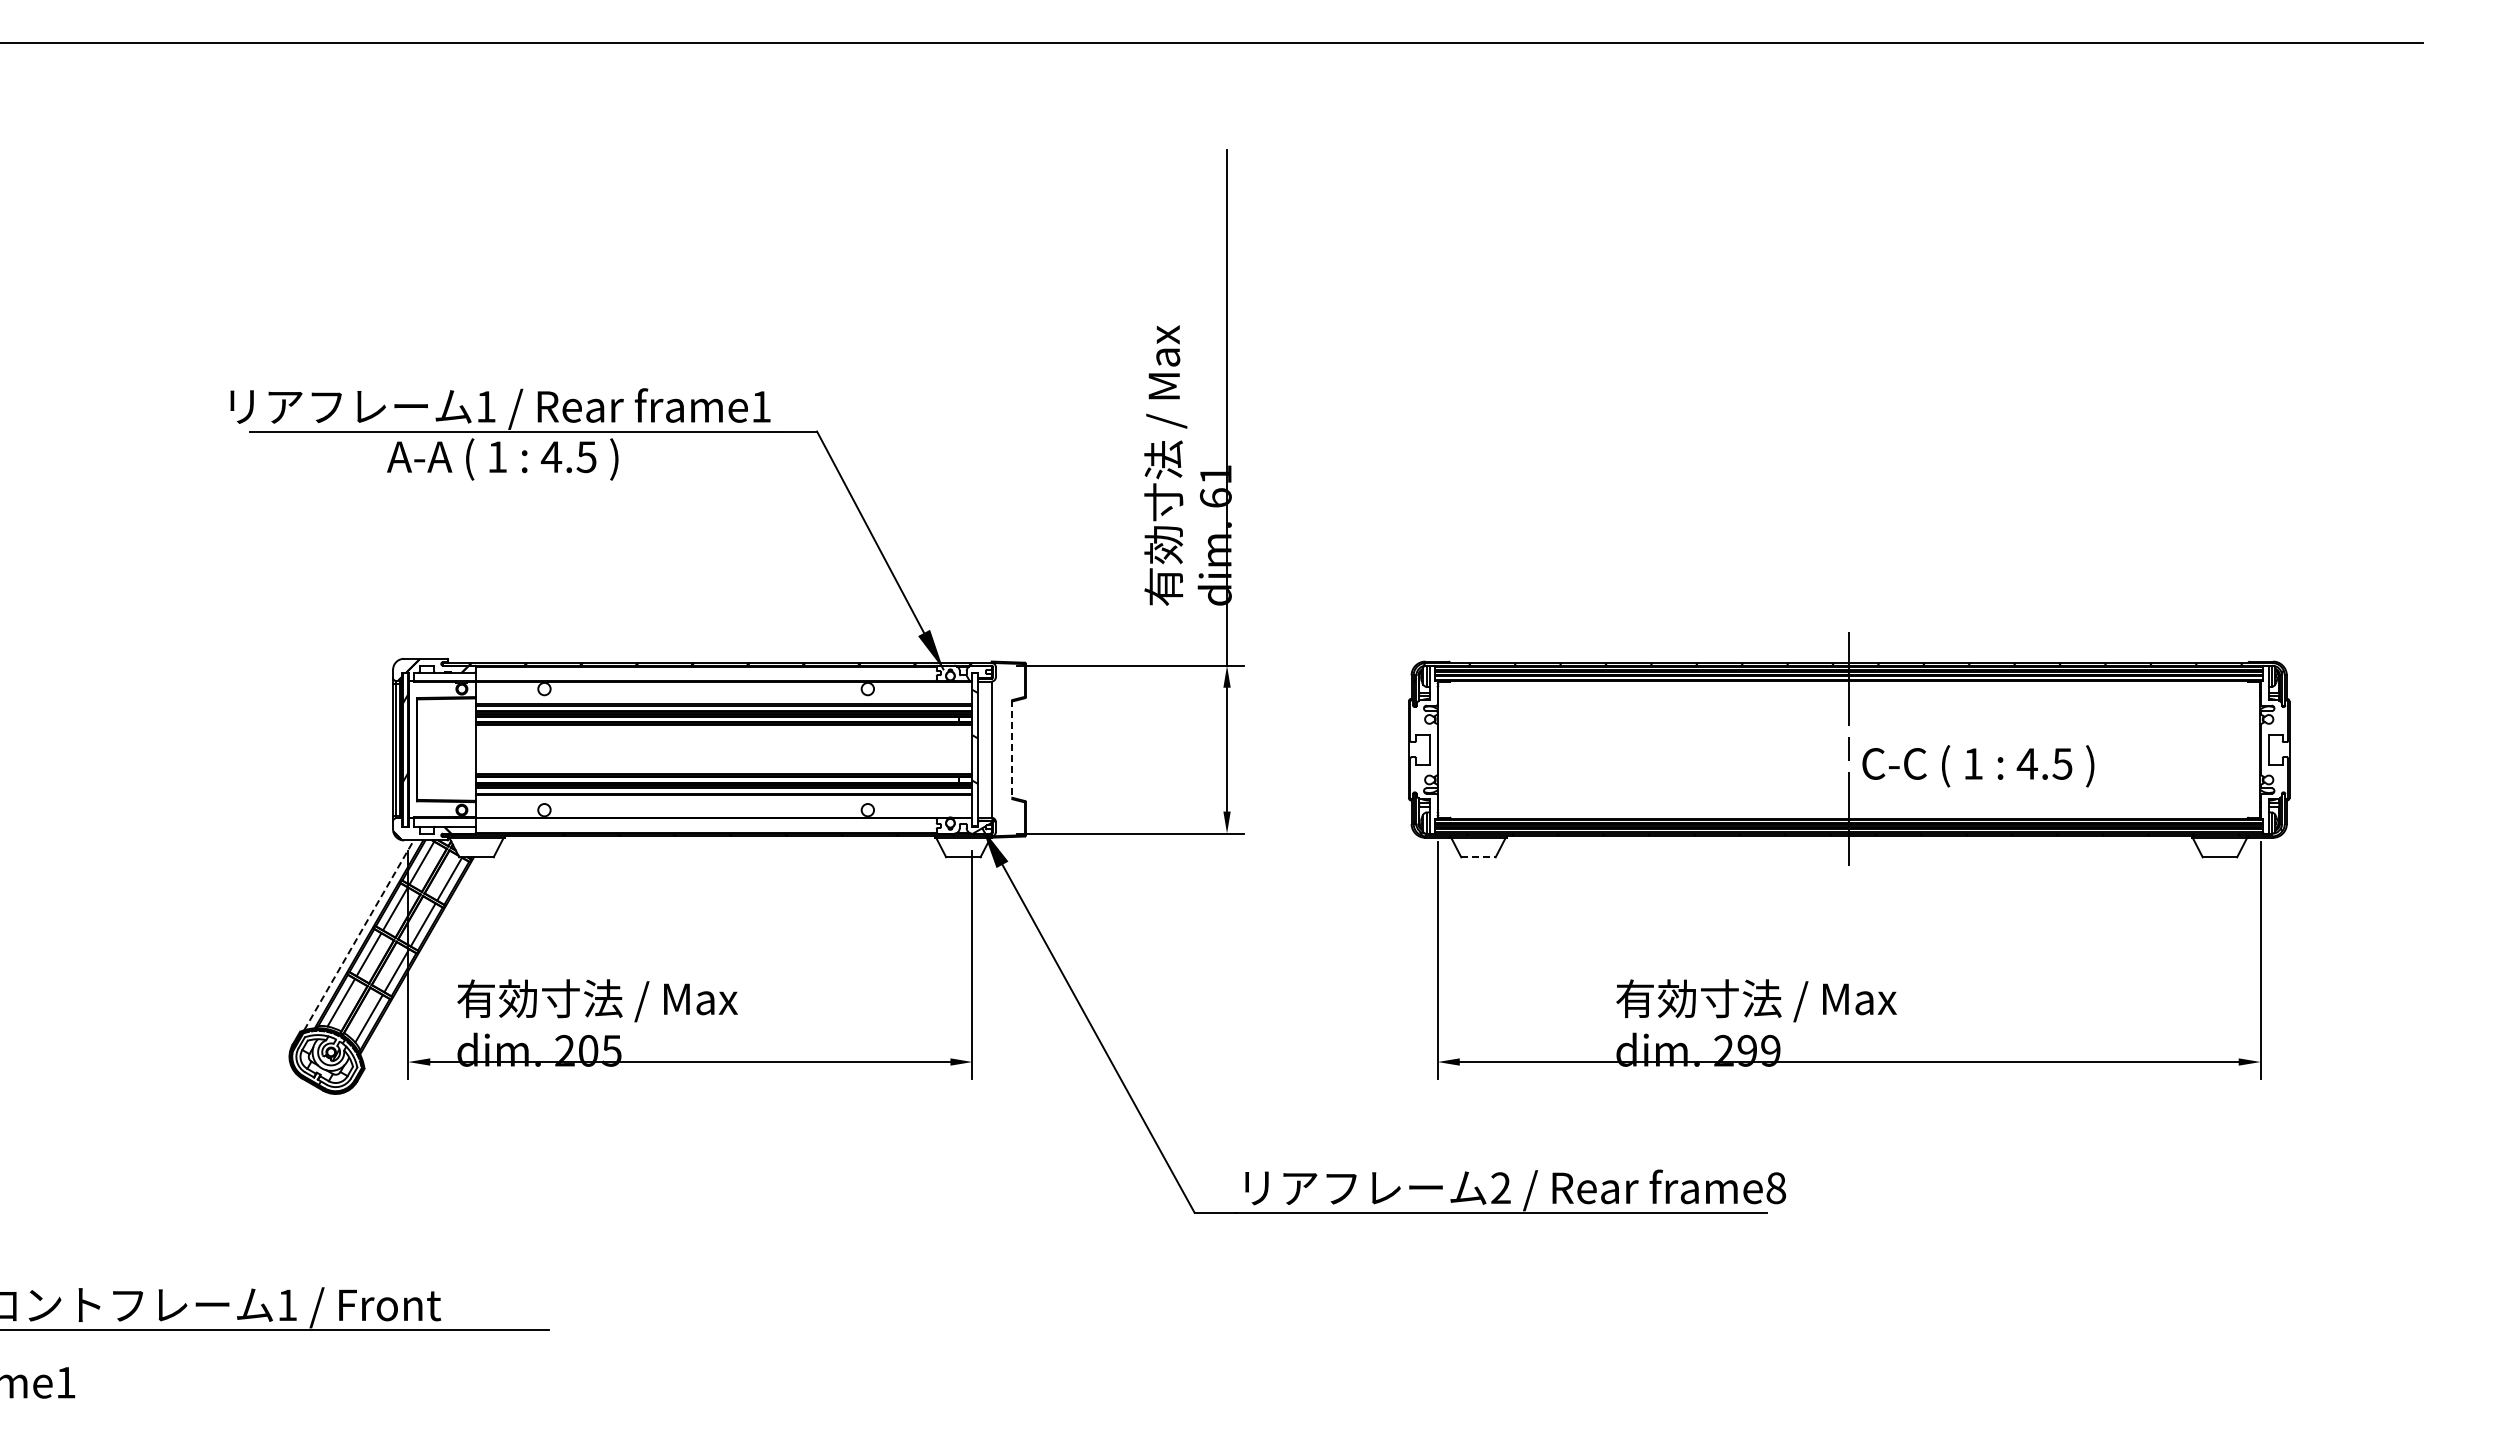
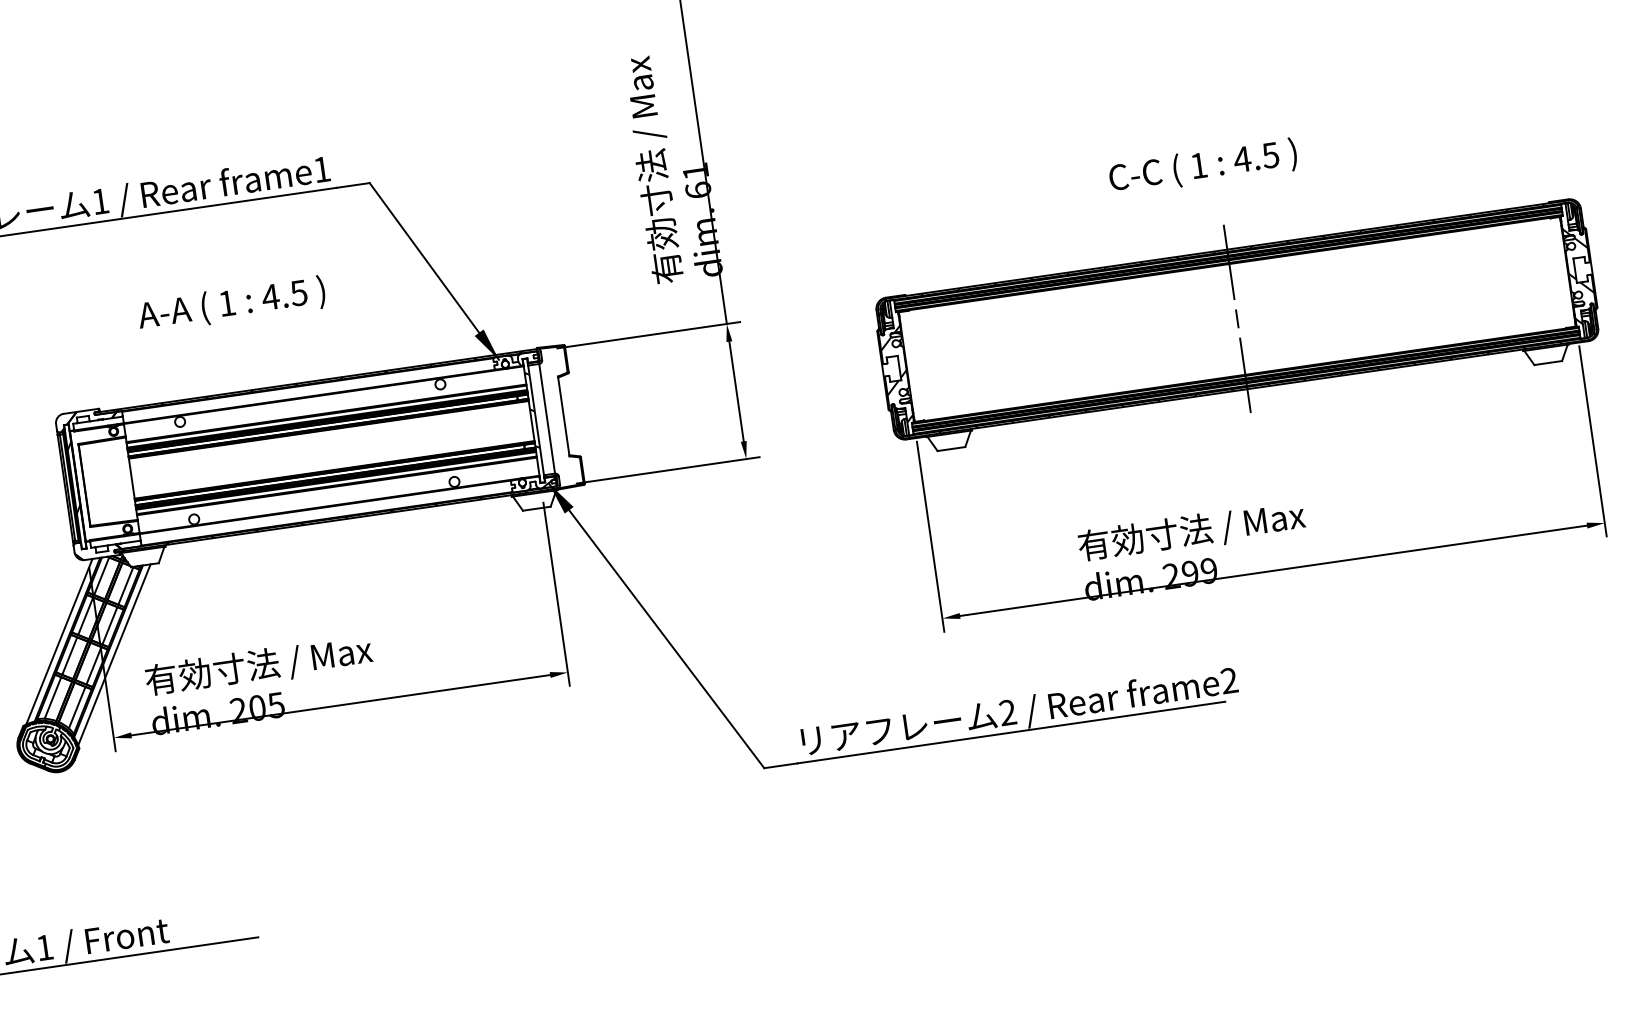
text: (502, 459) -> (231, 304), moved
line: (1012, 749) -> (563, 416), dashed -> solid
hatch: (2274, 756) -> (1580, 275), added
hatch: (1423, 757) -> (895, 375), added
text: (1978, 766) -> (1203, 167), moved
line: (1478, 857) -> (951, 449), dashed -> solid
line: (358, 935) -> (59, 641), dashed -> solid
line: (423, 960) -> (114, 654), added
text: (1776, 1188) -> (1229, 681), frame8 -> frame2

